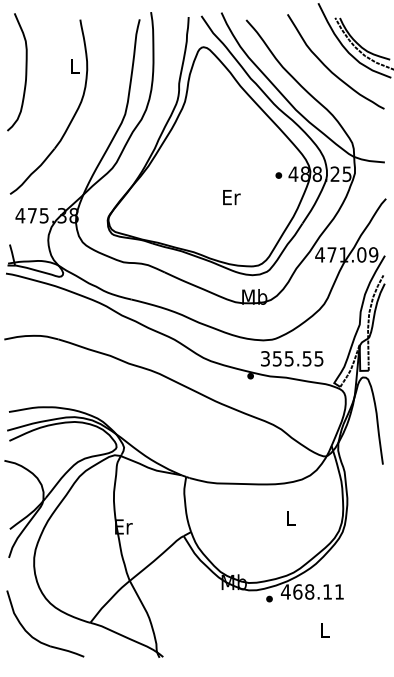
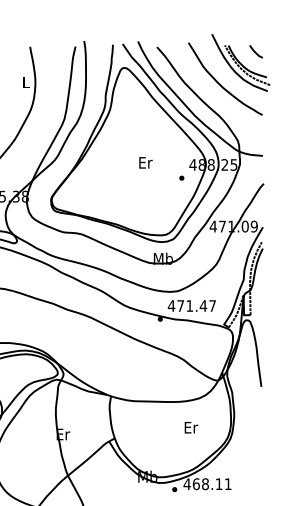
line: (374, 25) -> (254, 51), added
part: (278, 175) -> (181, 178), moved
text: (231, 197) -> (145, 162), moved
text: (291, 358) -> (191, 305), 355.55 -> 471.47
text: (291, 517) -> (191, 427), L -> Er

